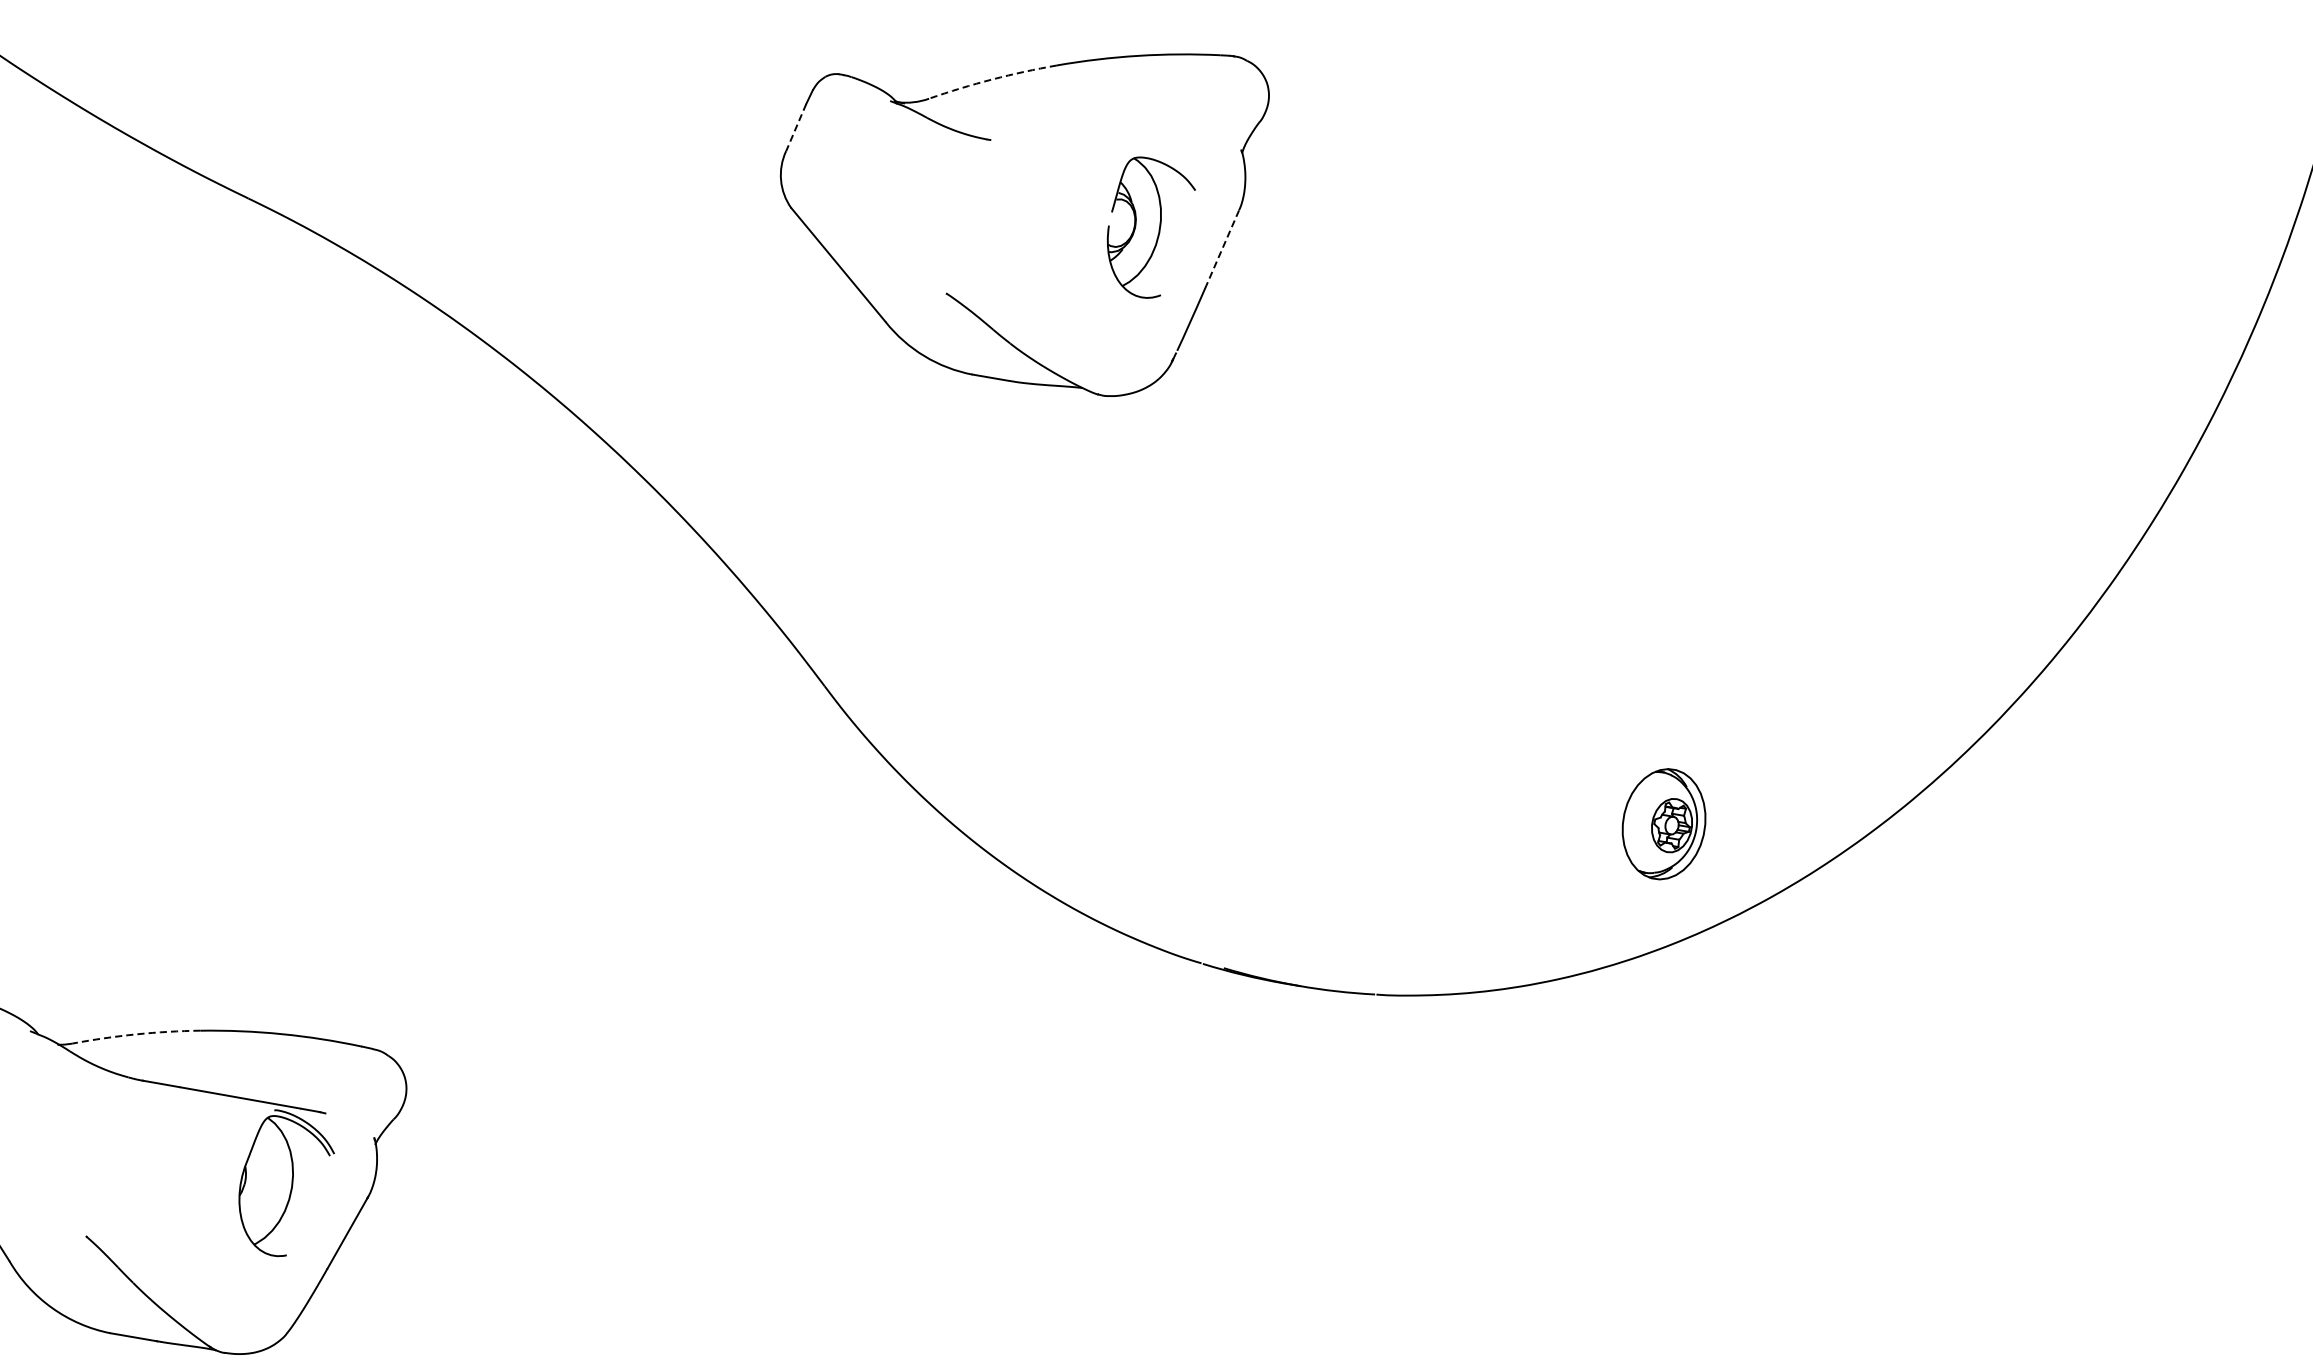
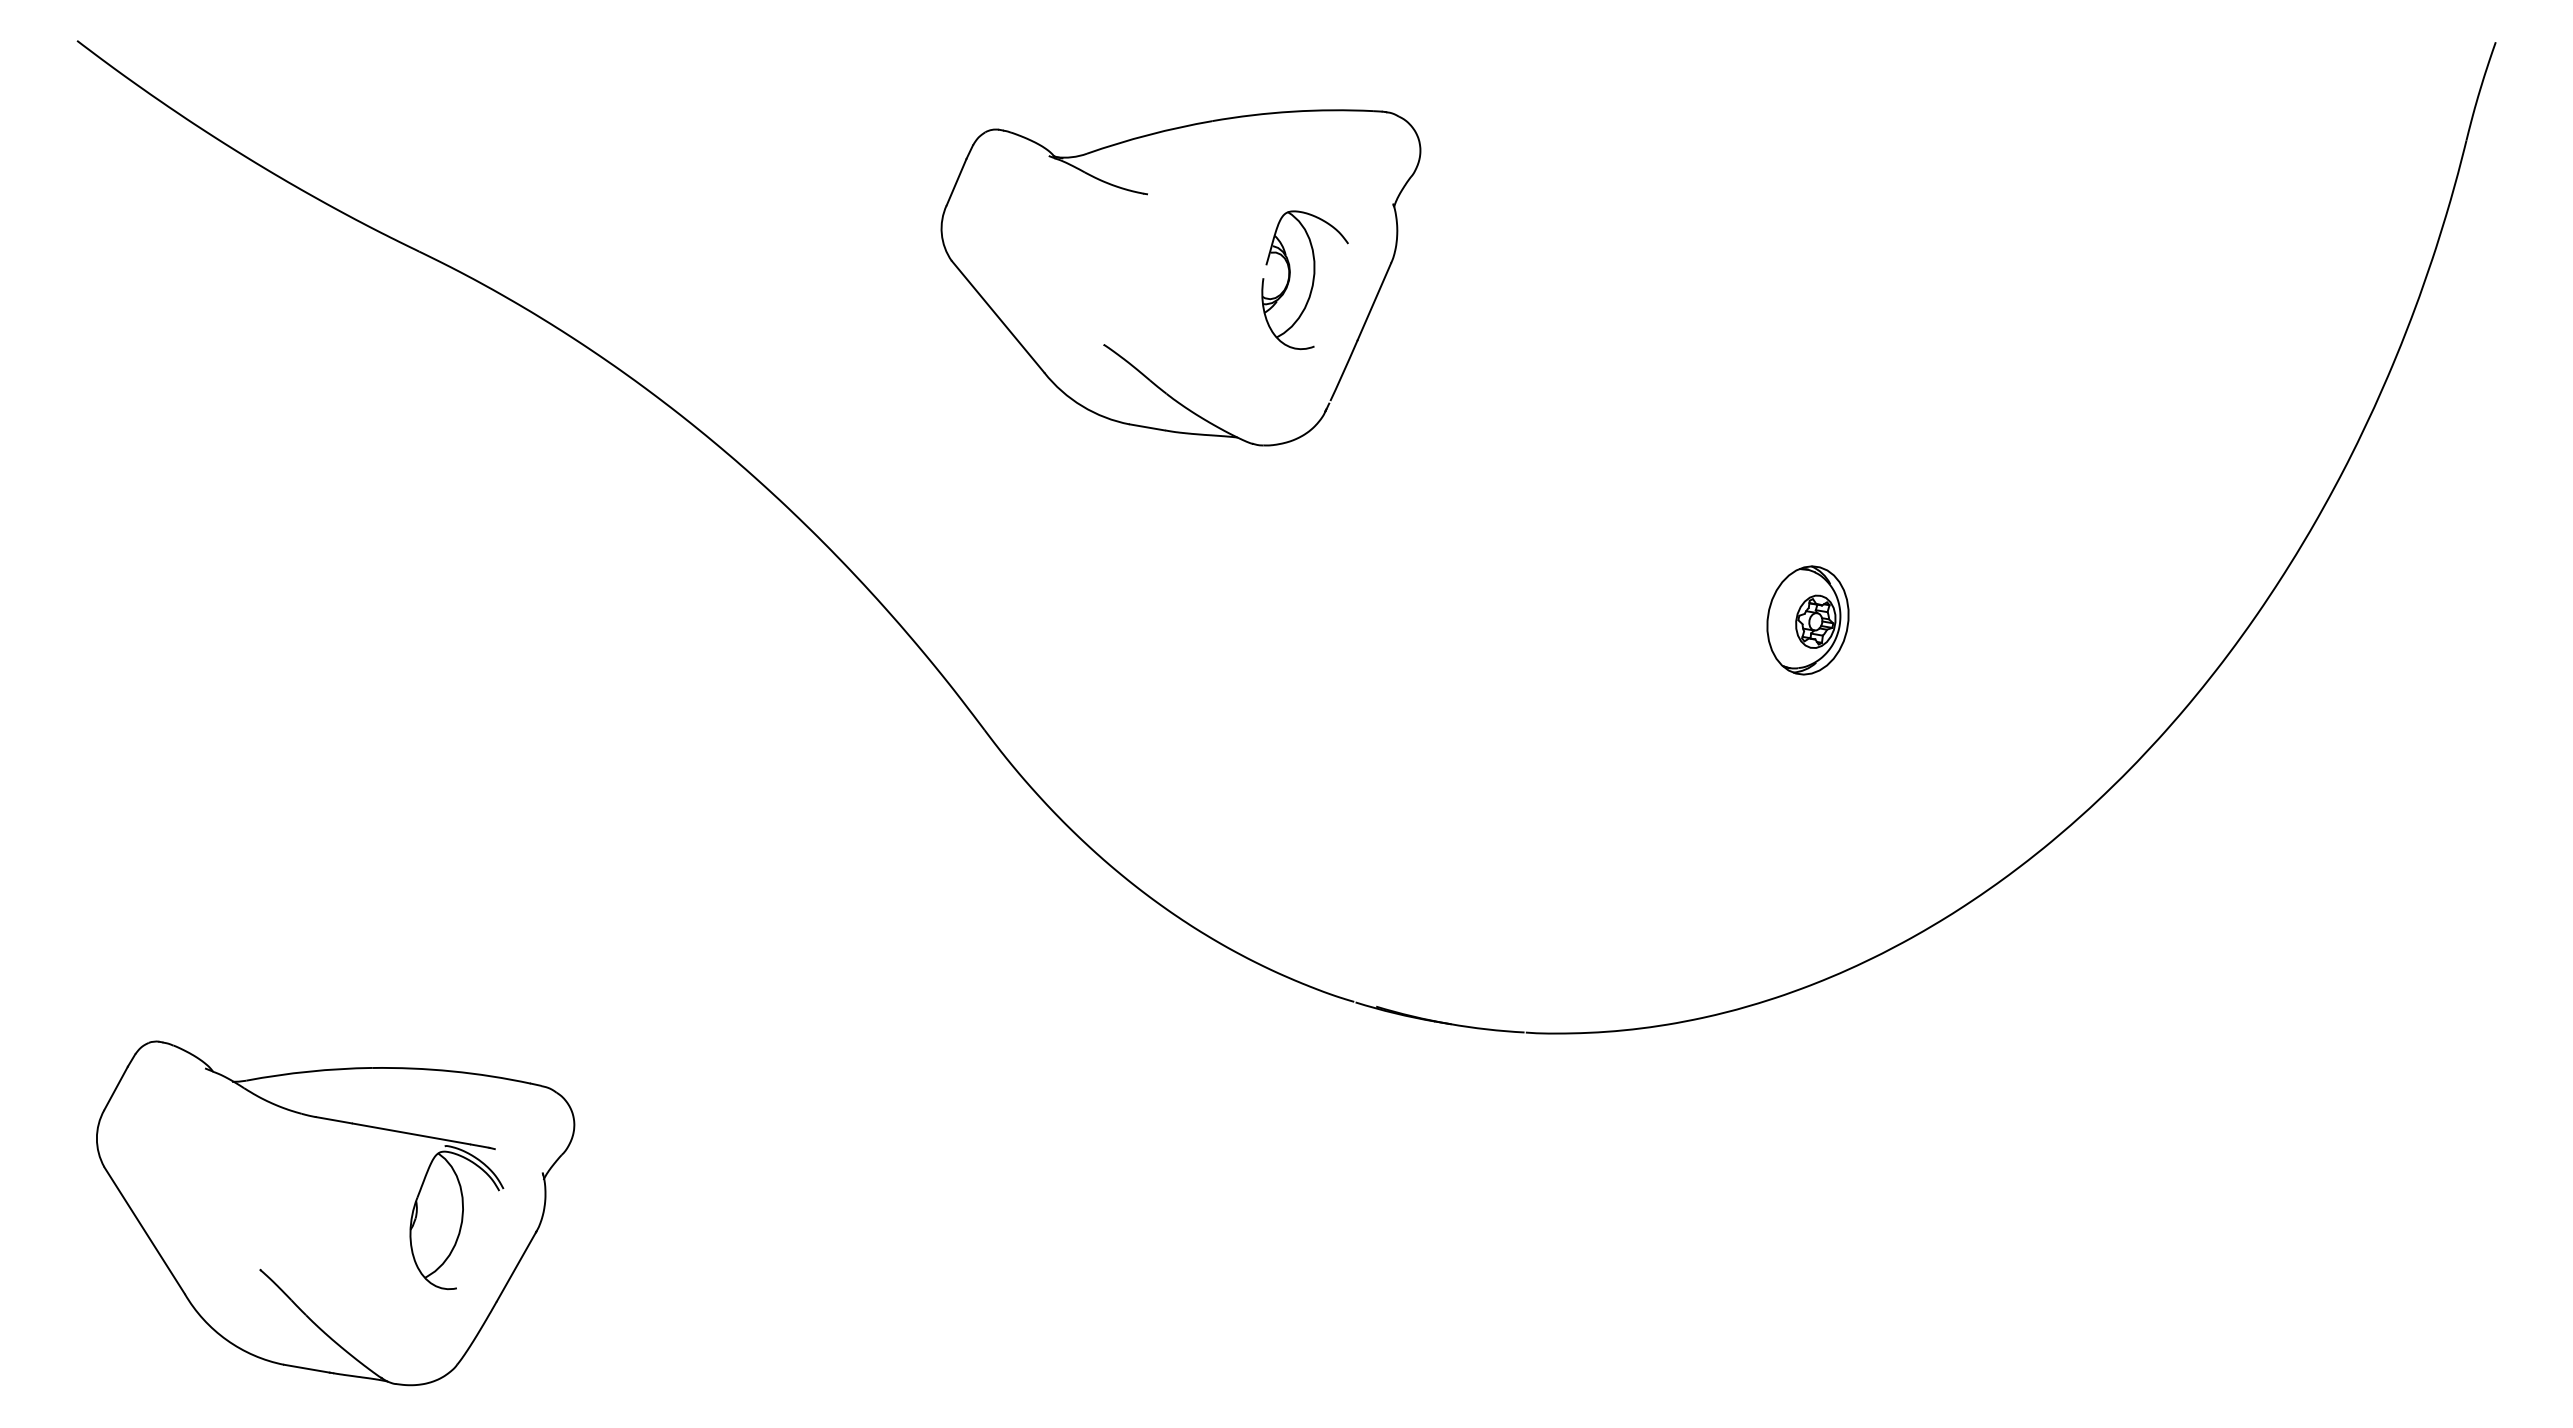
arc: (991, 79) -> (1148, 134), dashed -> solid
line: (796, 128) -> (956, 182), dashed -> solid
line: (1222, 249) -> (1374, 301), dashed -> solid
part: (1663, 824) -> (1807, 620), moved
arc: (136, 1034) -> (309, 1071), dashed -> solid

